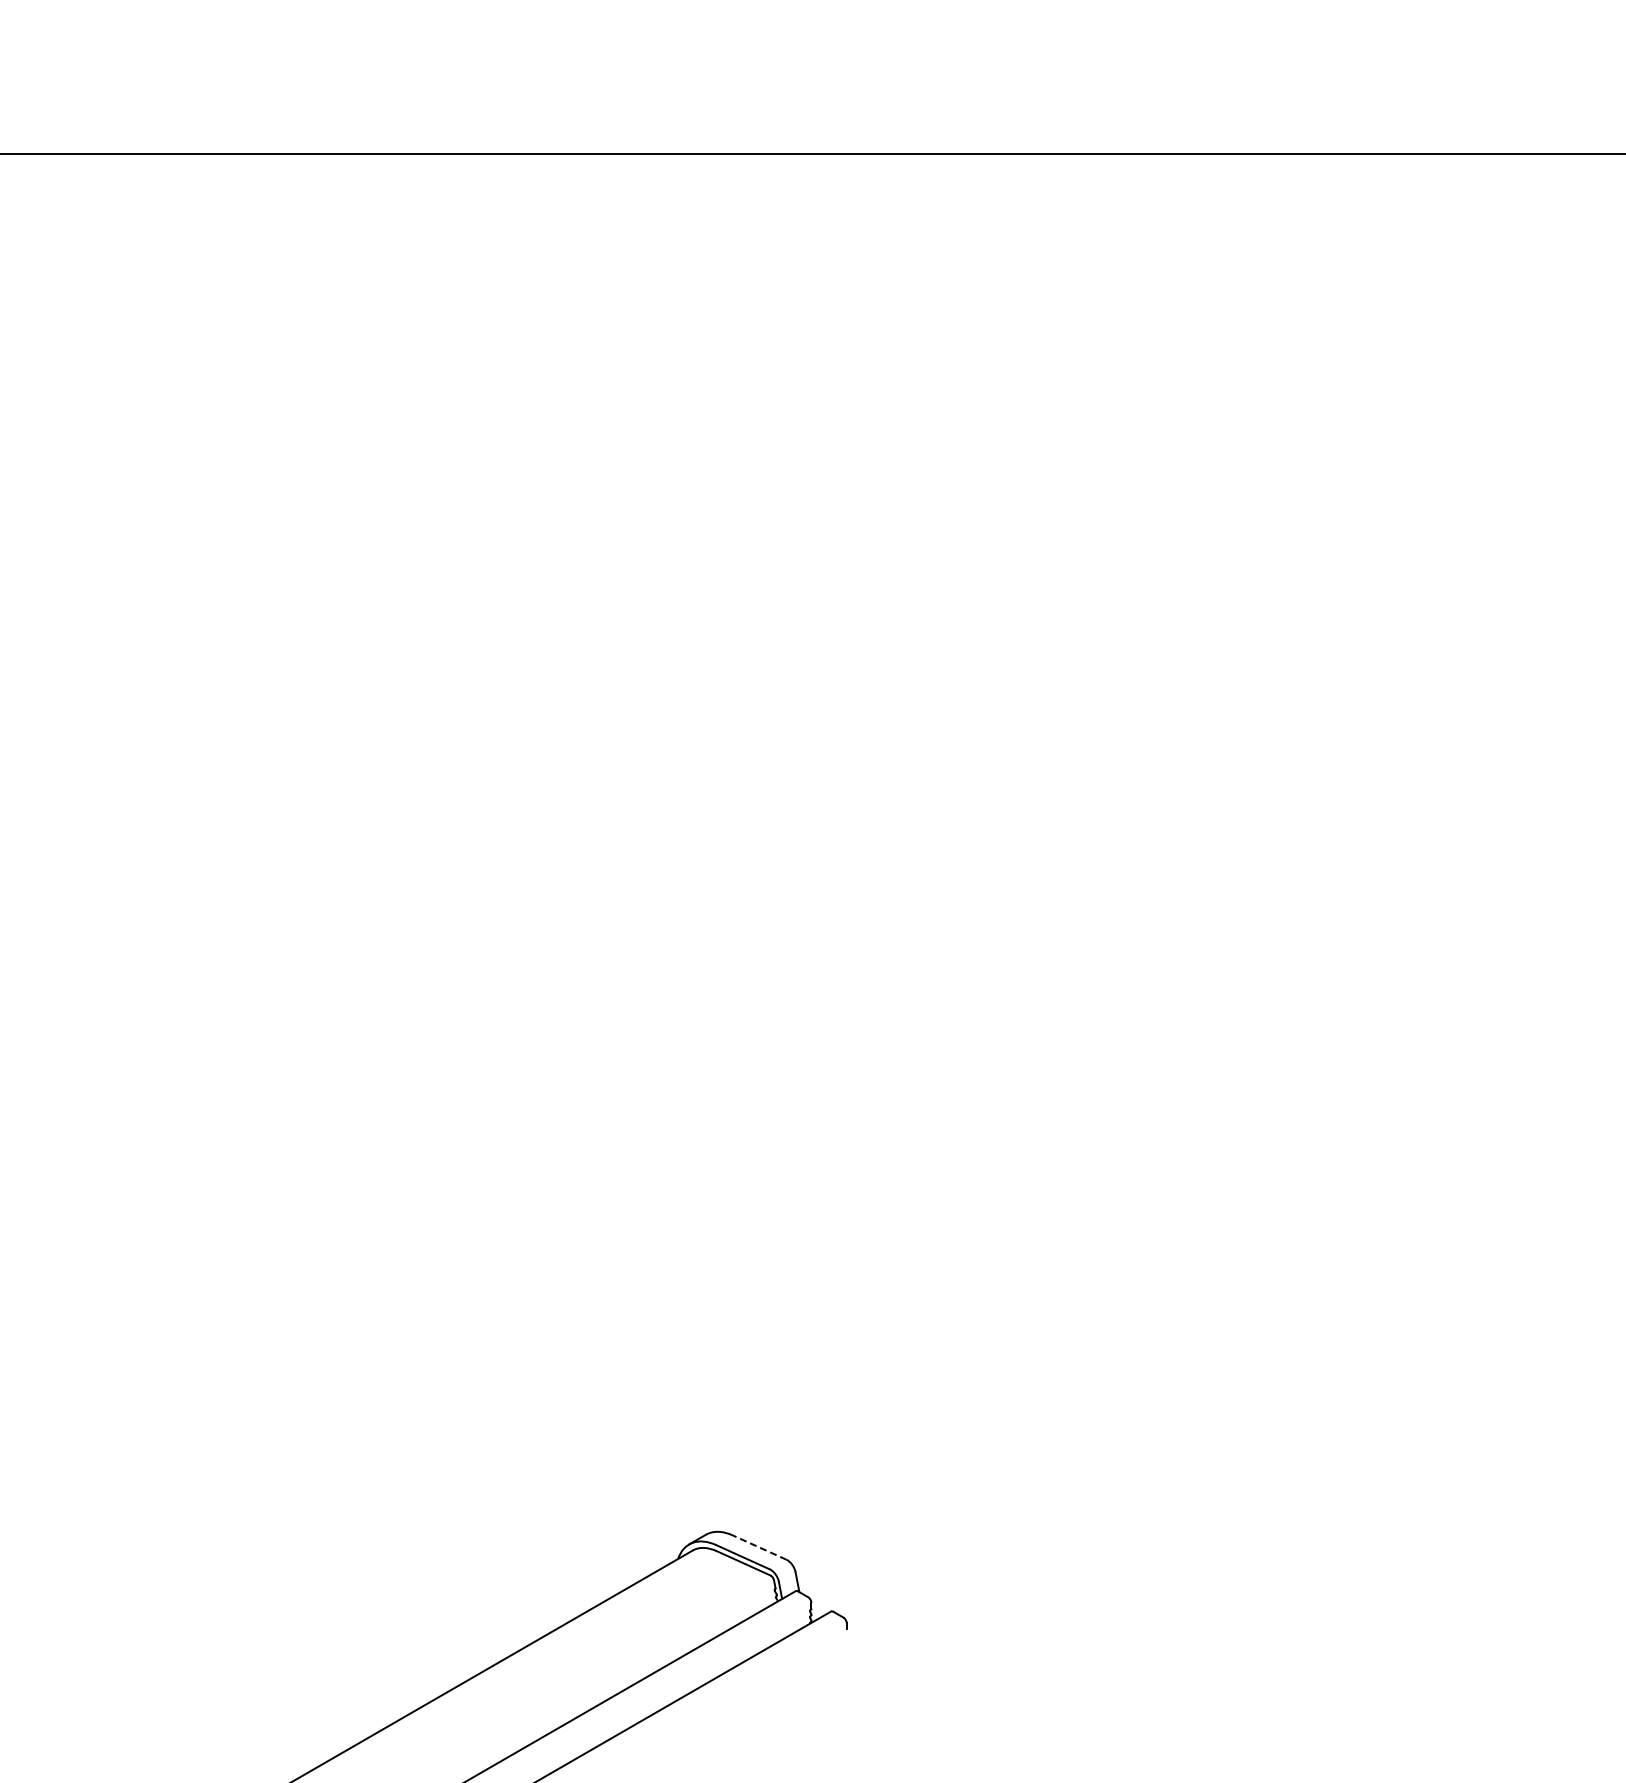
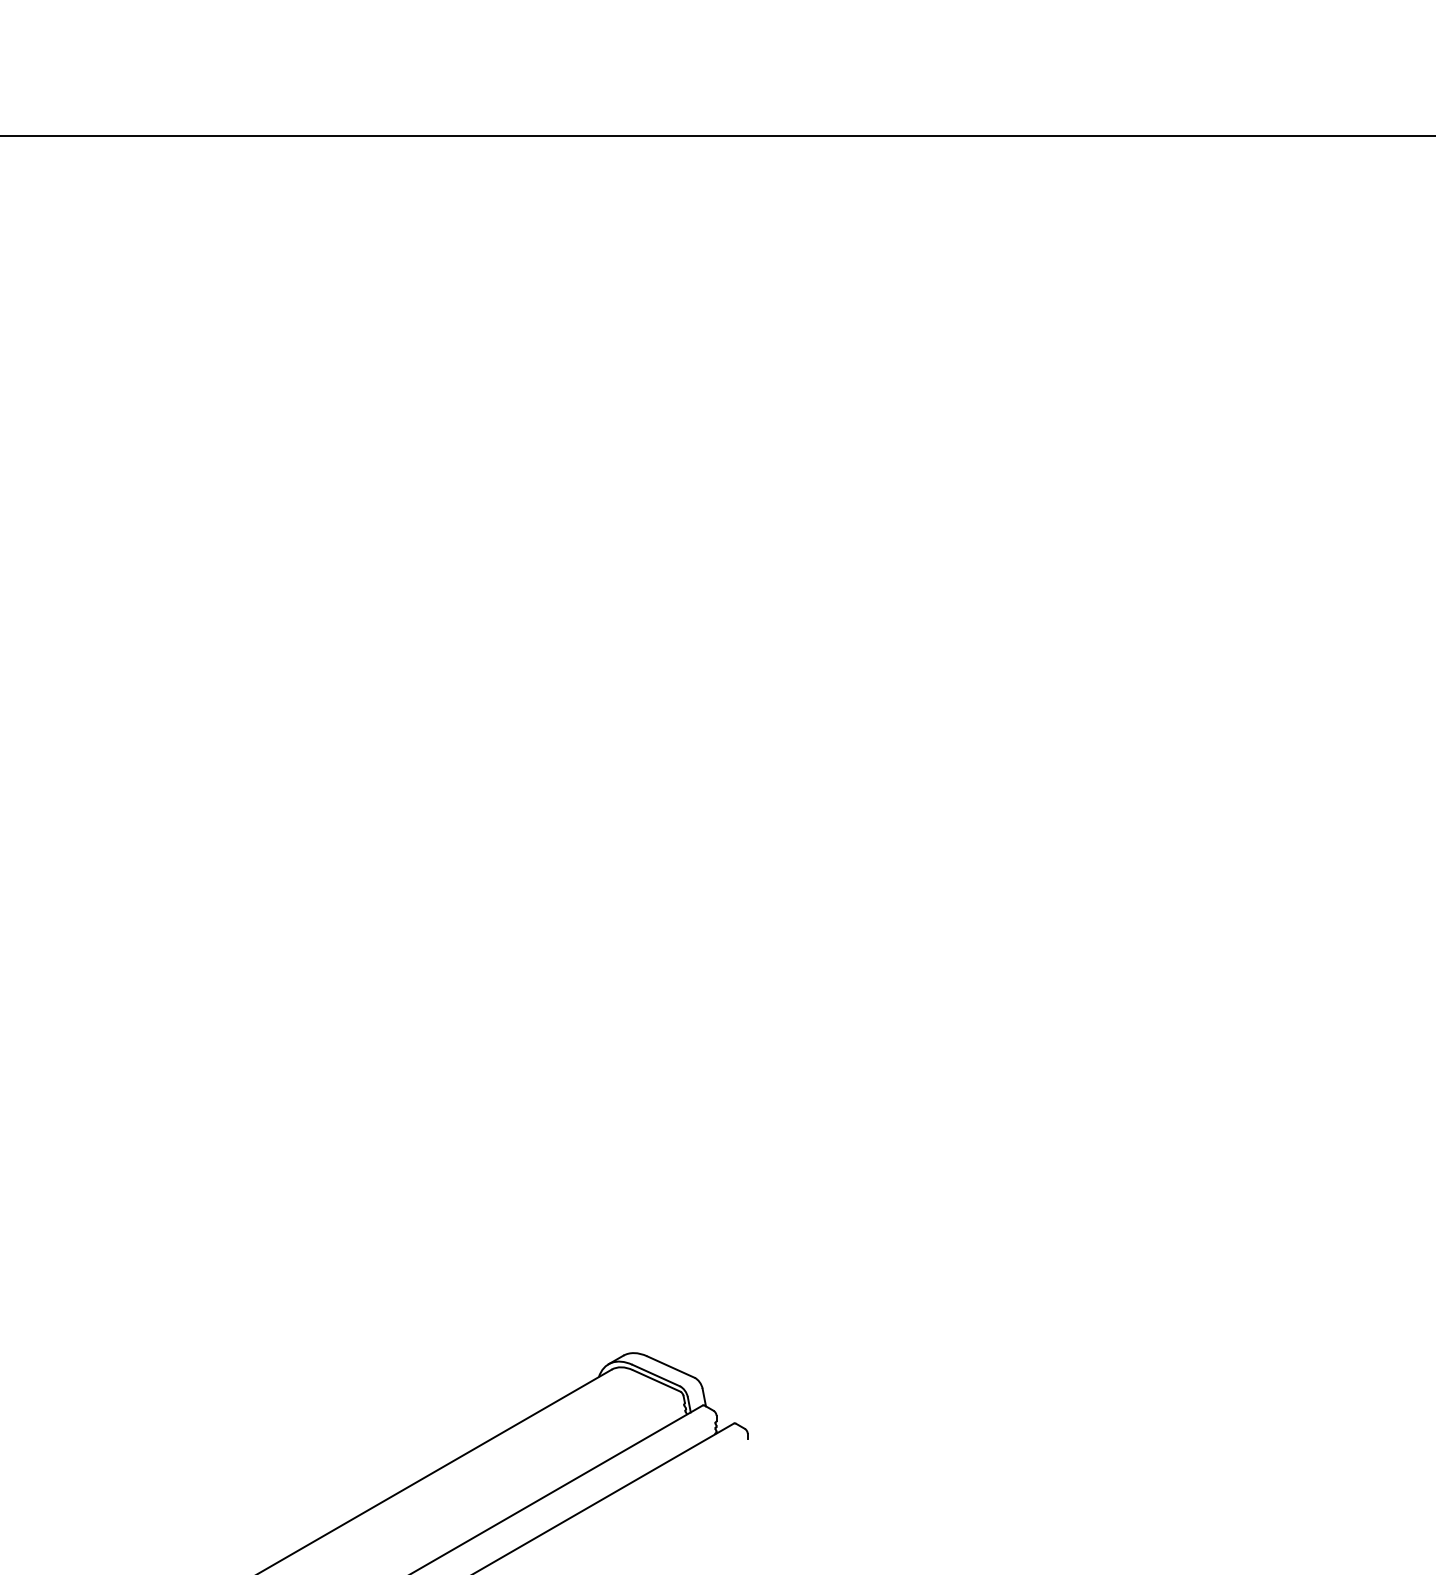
line: (759, 1547) -> (670, 1366), dashed -> solid

